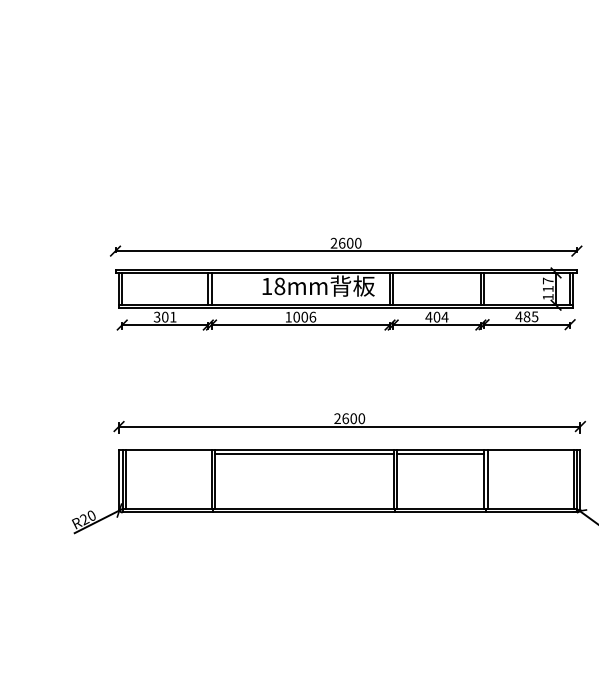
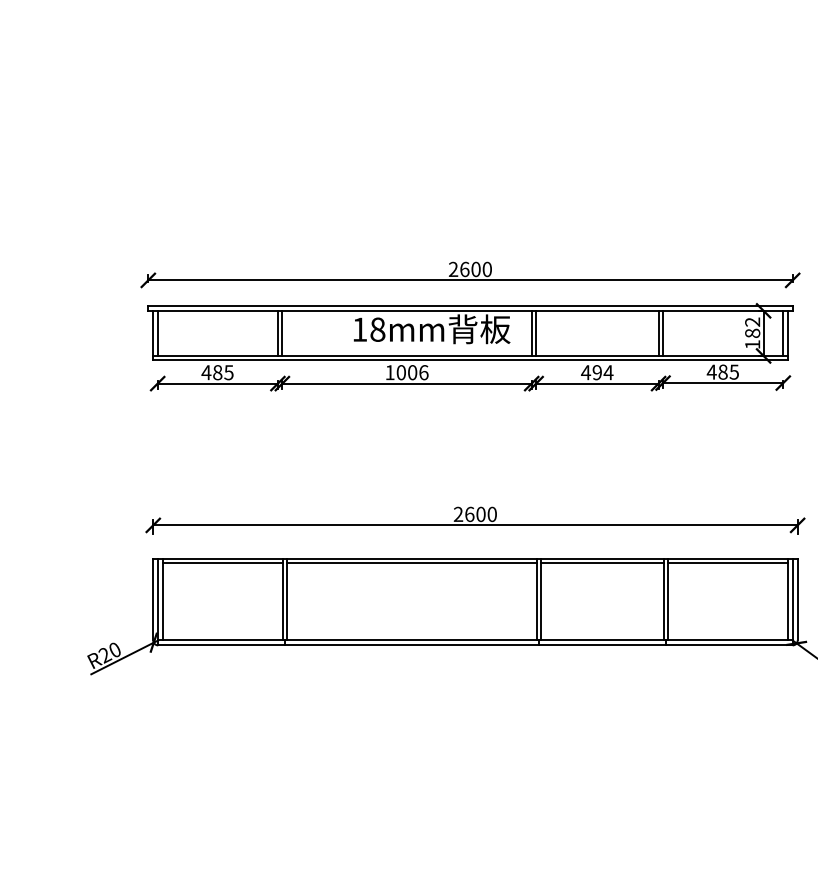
text: (547, 284) -> (751, 327), 117 -> 182
text: (164, 316) -> (216, 371), 301 -> 485
text: (436, 317) -> (596, 373), 404 -> 494
line: (168, 453) -> (222, 563), added
line: (530, 453) -> (727, 563), added

